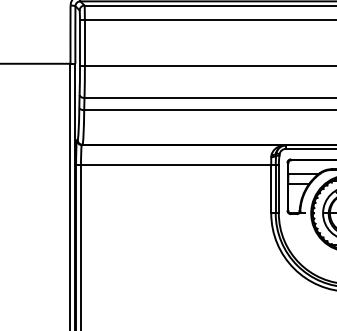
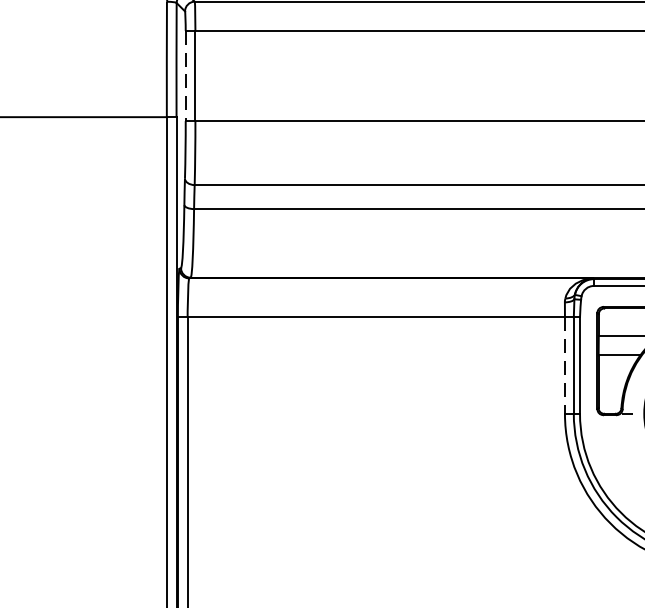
line: (80, 43) -> (186, 76), solid -> dashed
line: (271, 189) -> (565, 366), solid -> dashed

